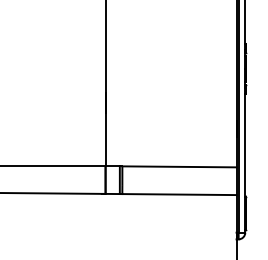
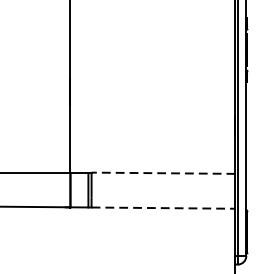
line: (178, 166) -> (162, 172), solid -> dashed
line: (179, 194) -> (163, 208), solid -> dashed

